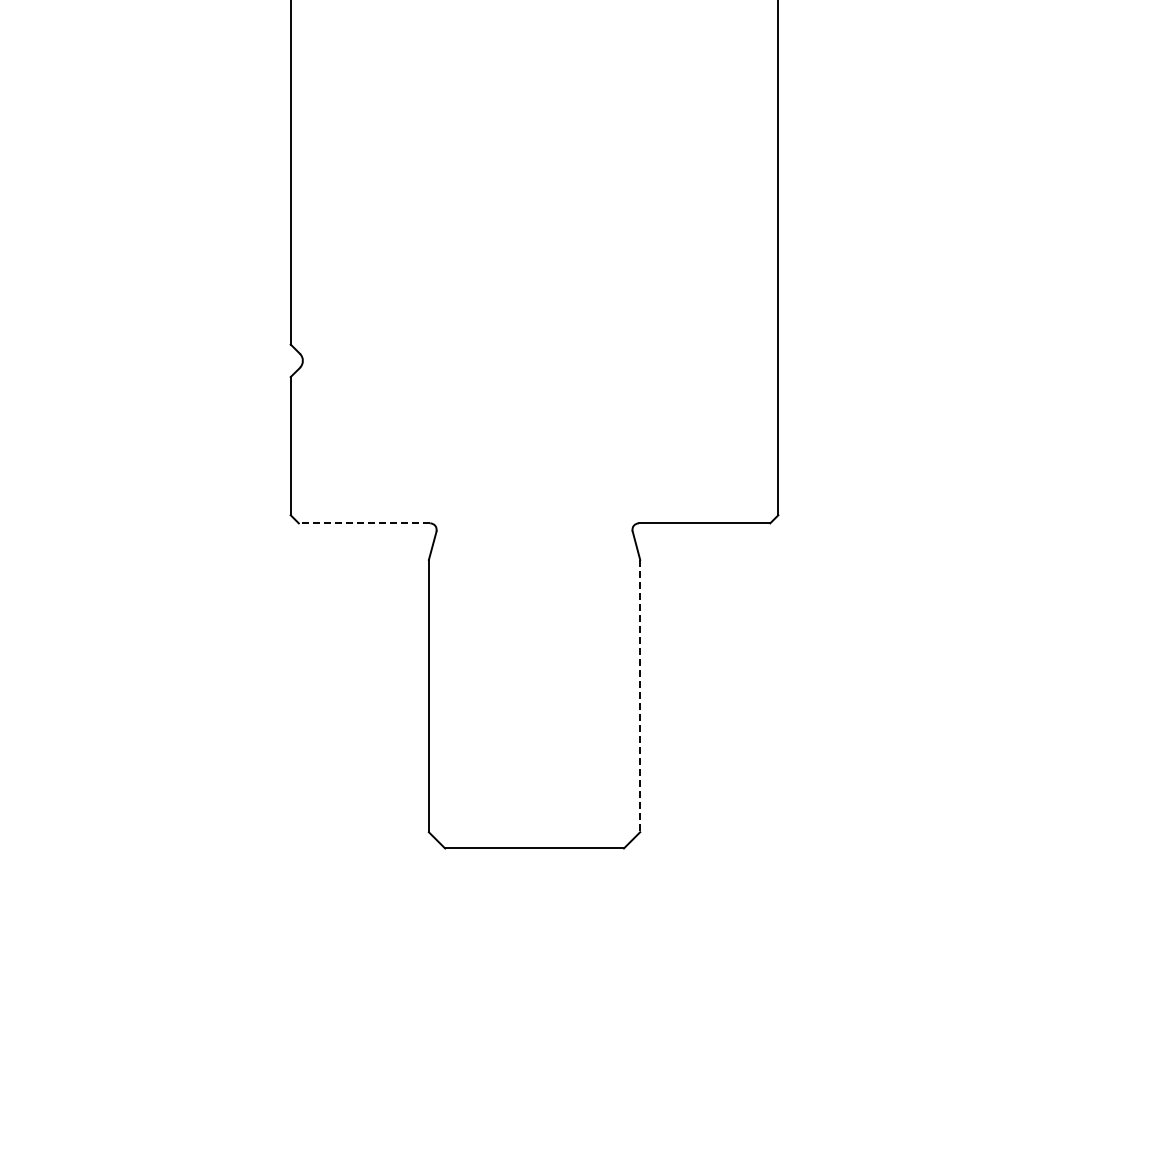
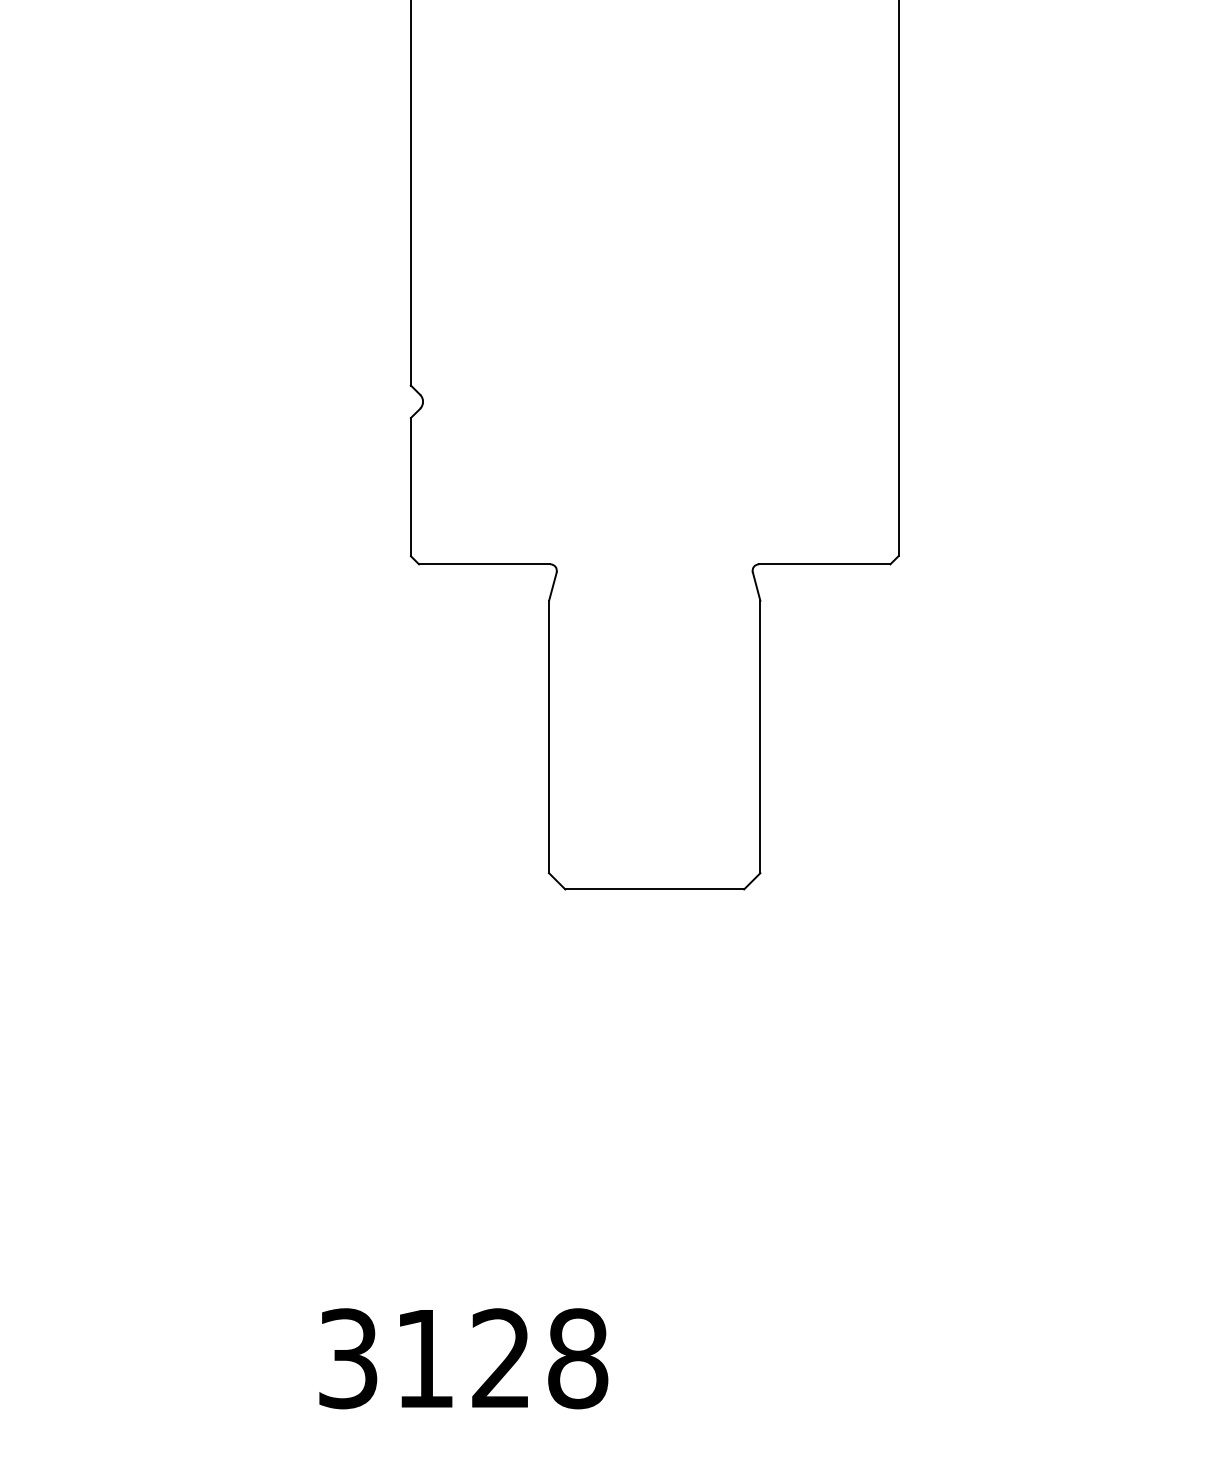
line: (364, 523) -> (484, 564), dashed -> solid
line: (640, 696) -> (760, 737), dashed -> solid

